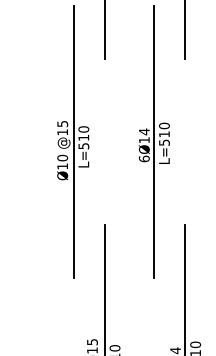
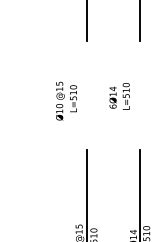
line: (73, 141) -> (66, 95), removed
line: (154, 141) -> (119, 95), removed

